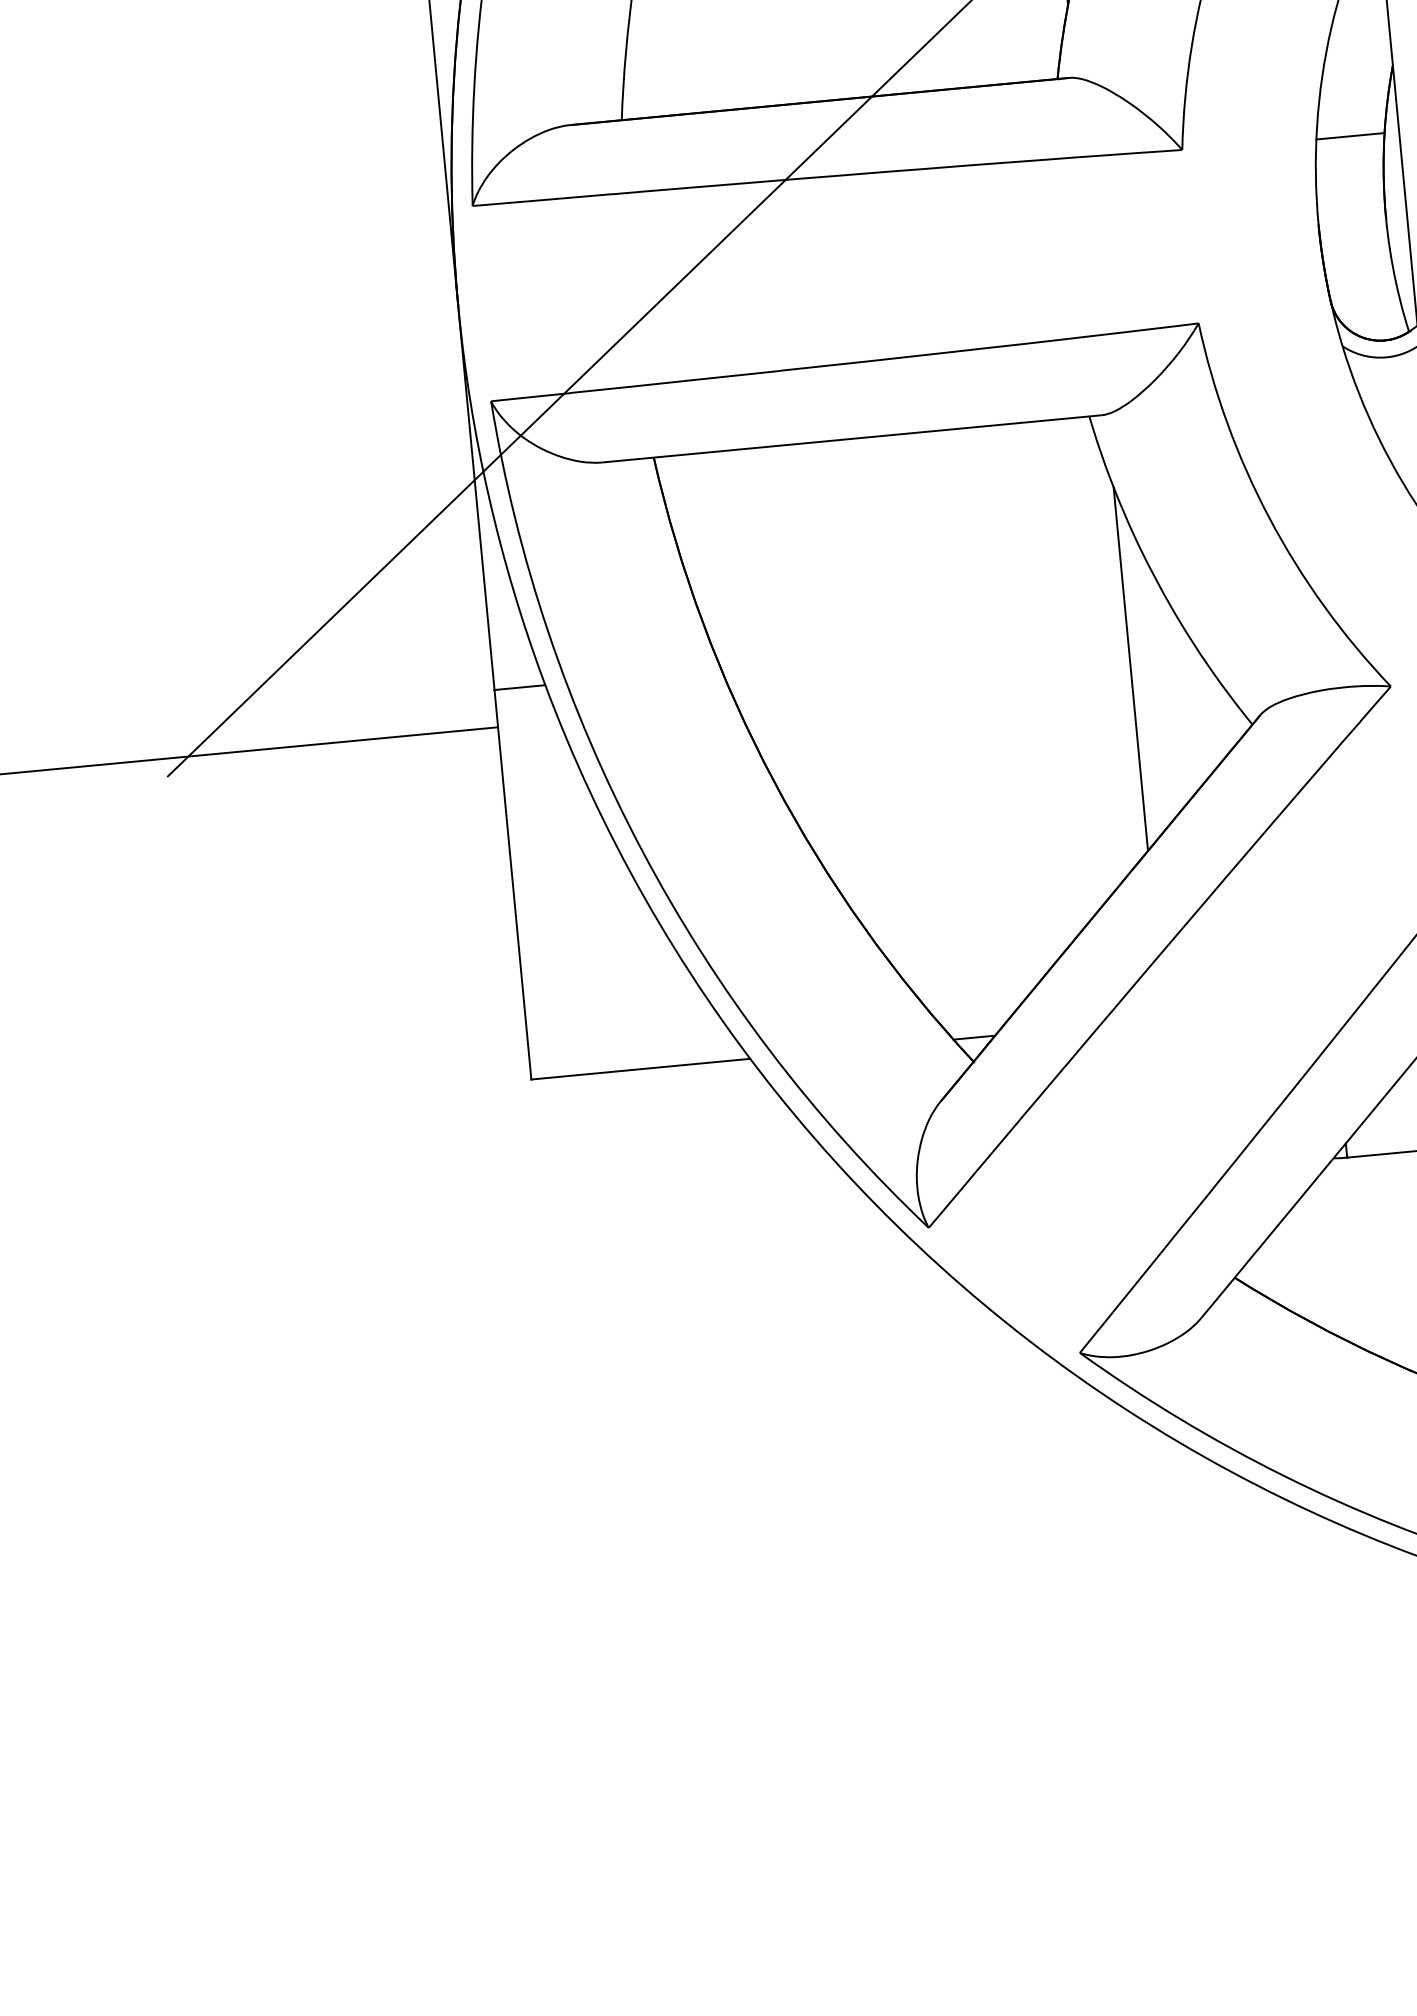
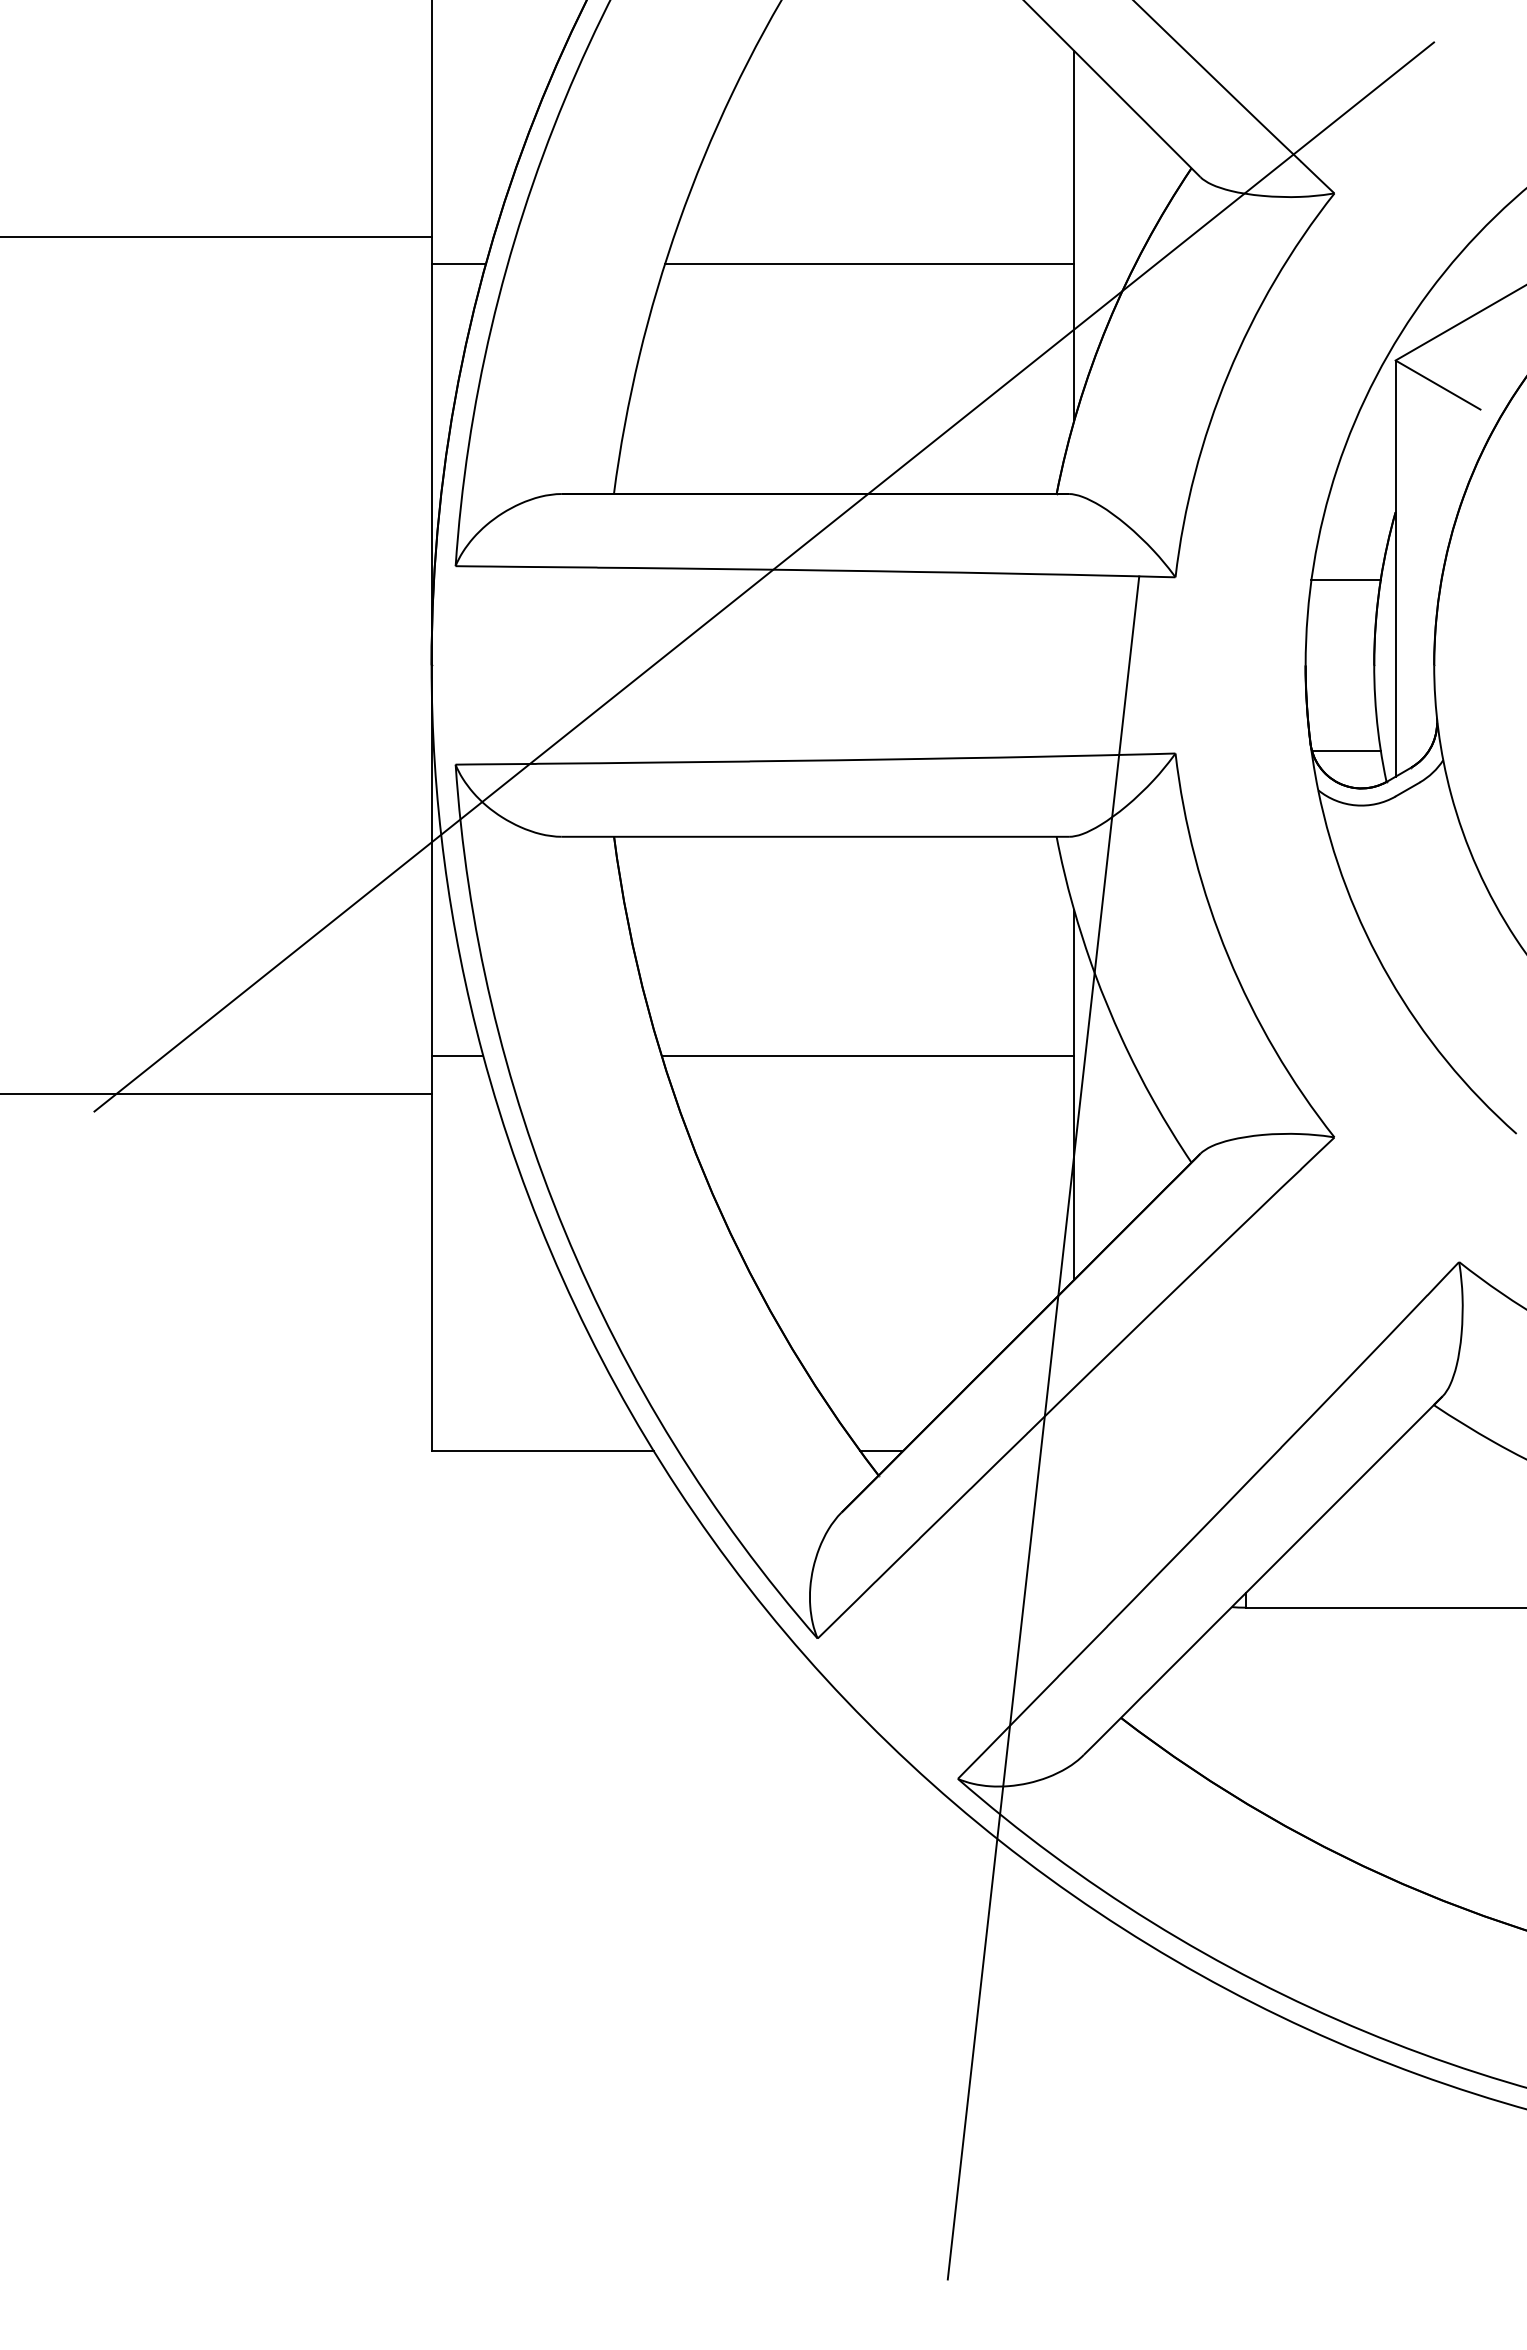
line: (1365, 304) -> (1345, 750), added
line: (923, 649) -> (867, 1055), added
line: (1131, 999) -> (1043, 1427), added

